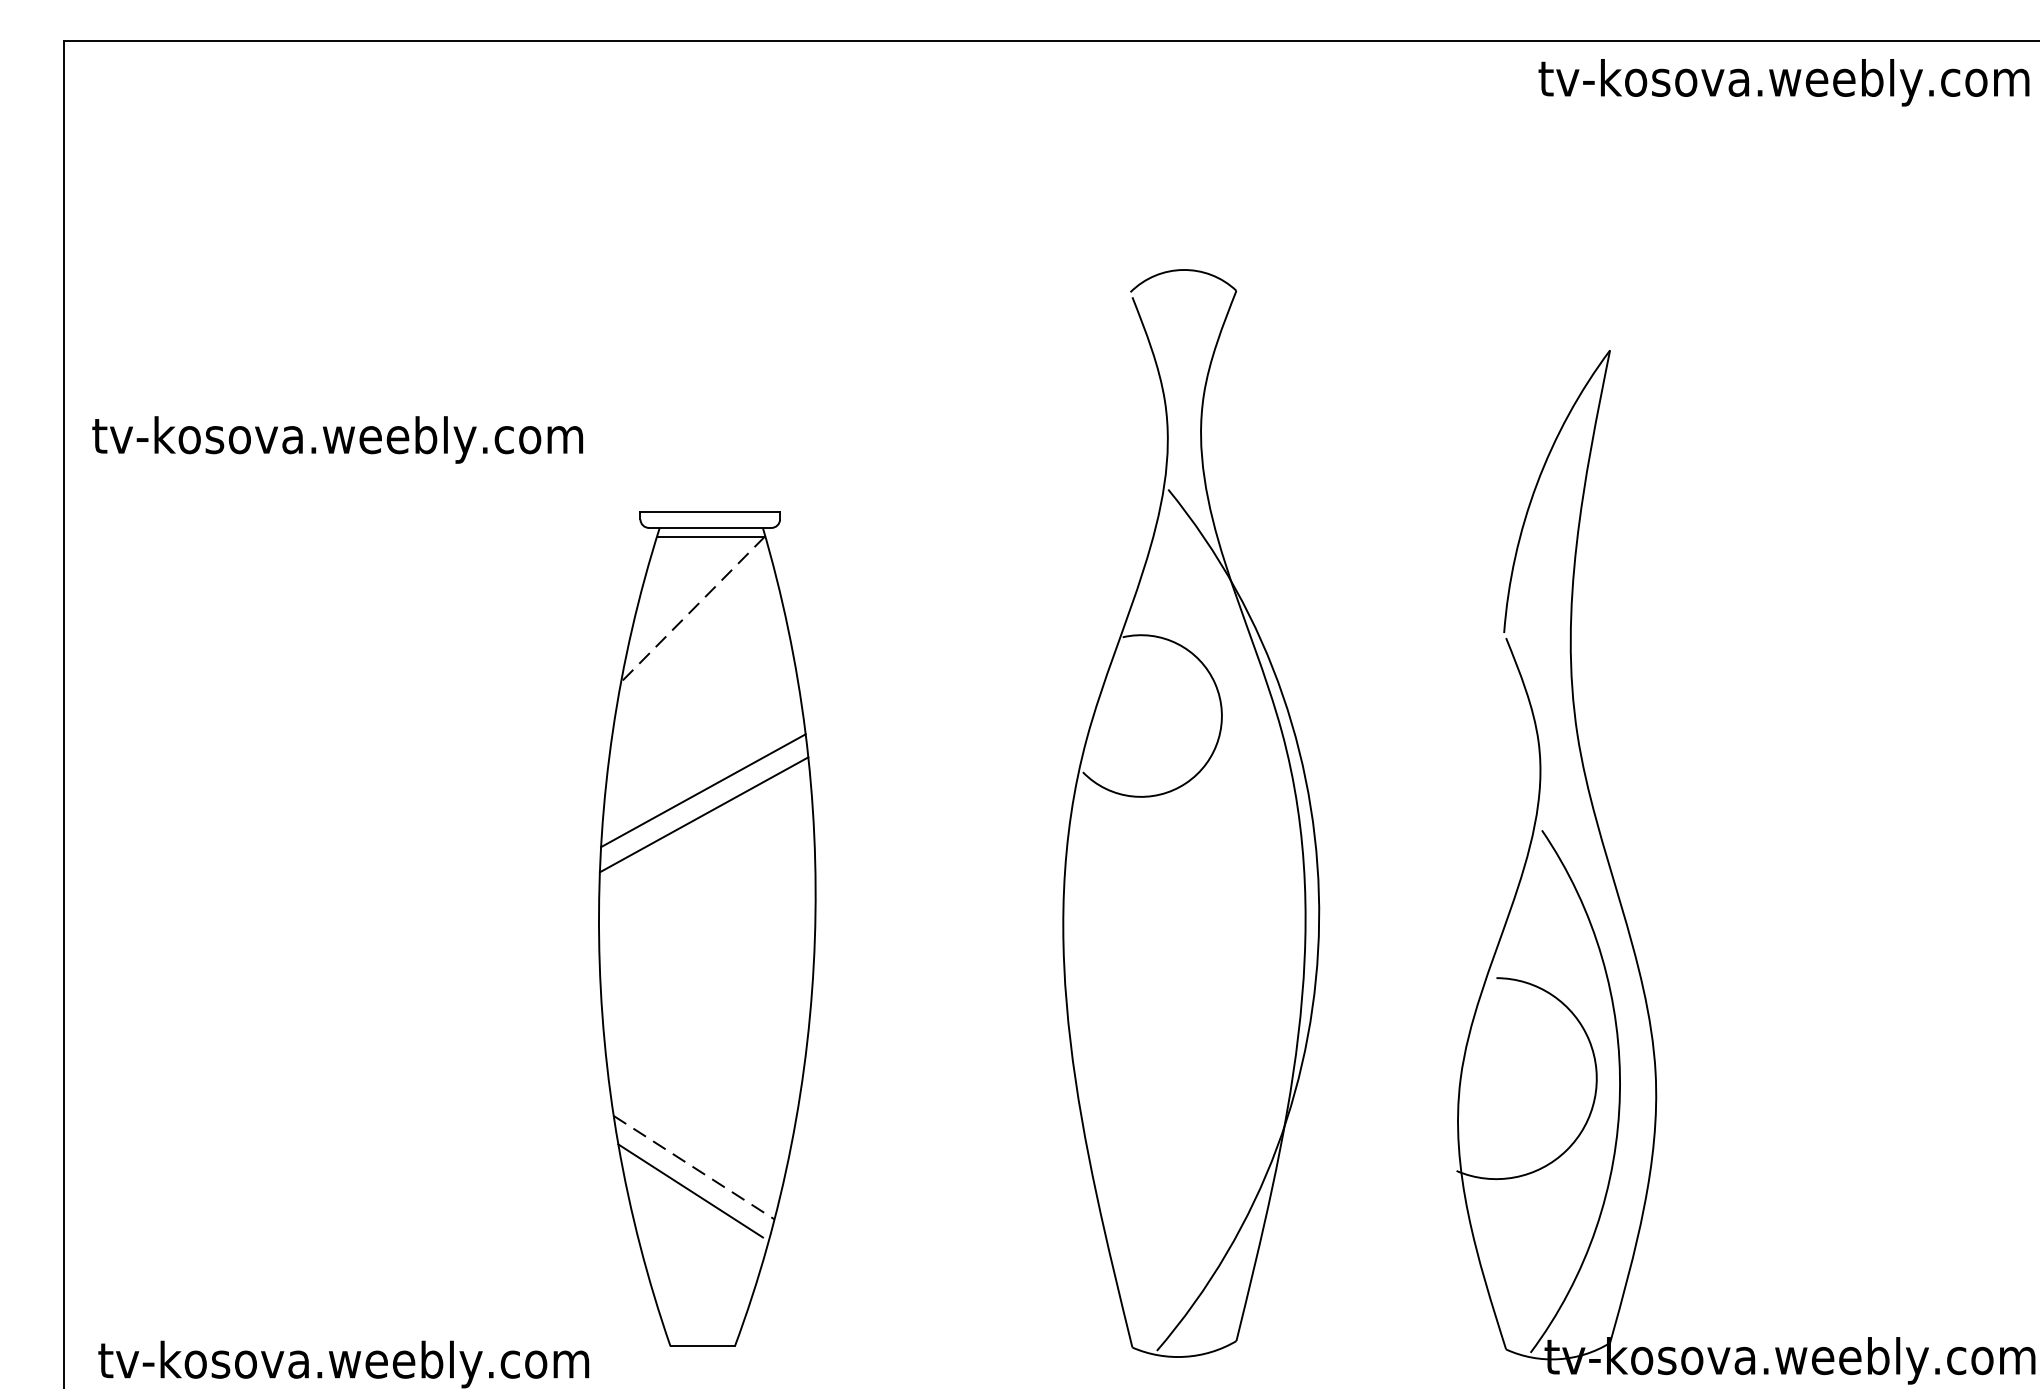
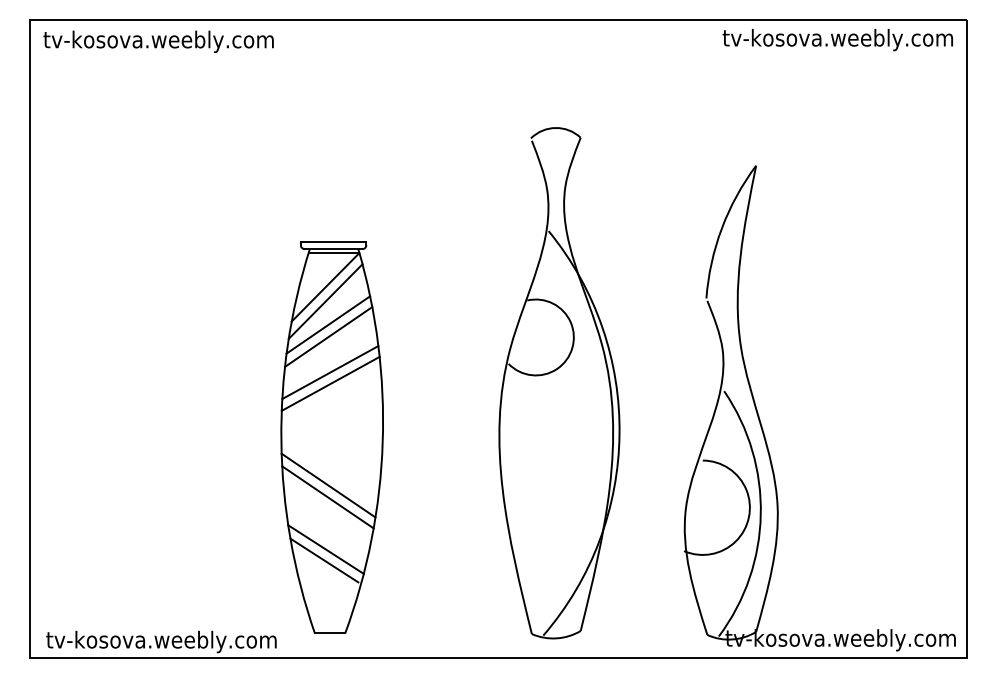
text: (337, 439) -> (158, 41), moved
line: (693, 609) -> (325, 287), dashed -> solid
line: (693, 639) -> (325, 301), added
line: (699, 688) -> (328, 324), added
line: (699, 713) -> (328, 336), added
line: (699, 1031) -> (328, 485), added
line: (697, 1056) -> (327, 497), added
line: (695, 1167) -> (326, 549), dashed -> solid

